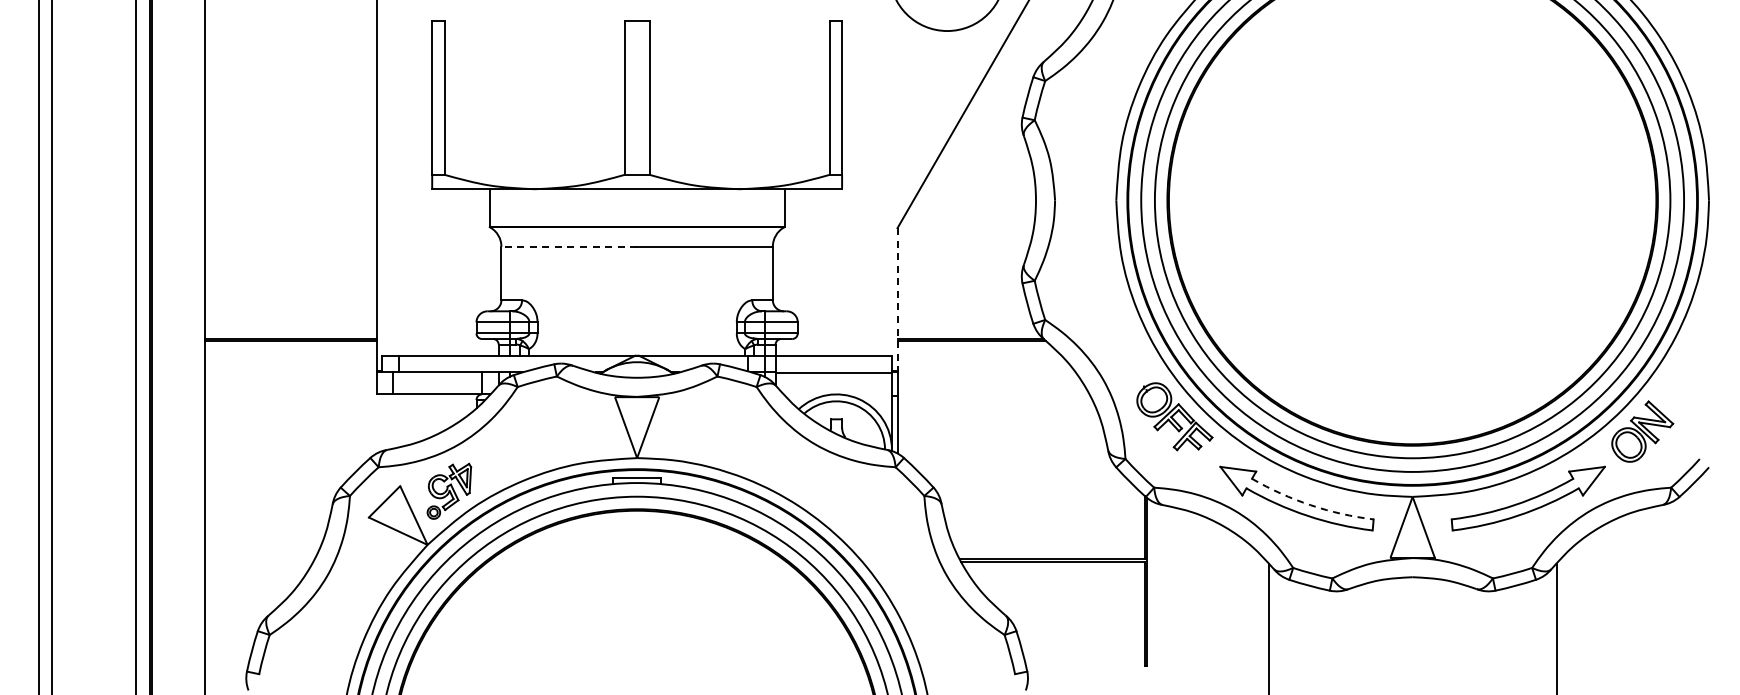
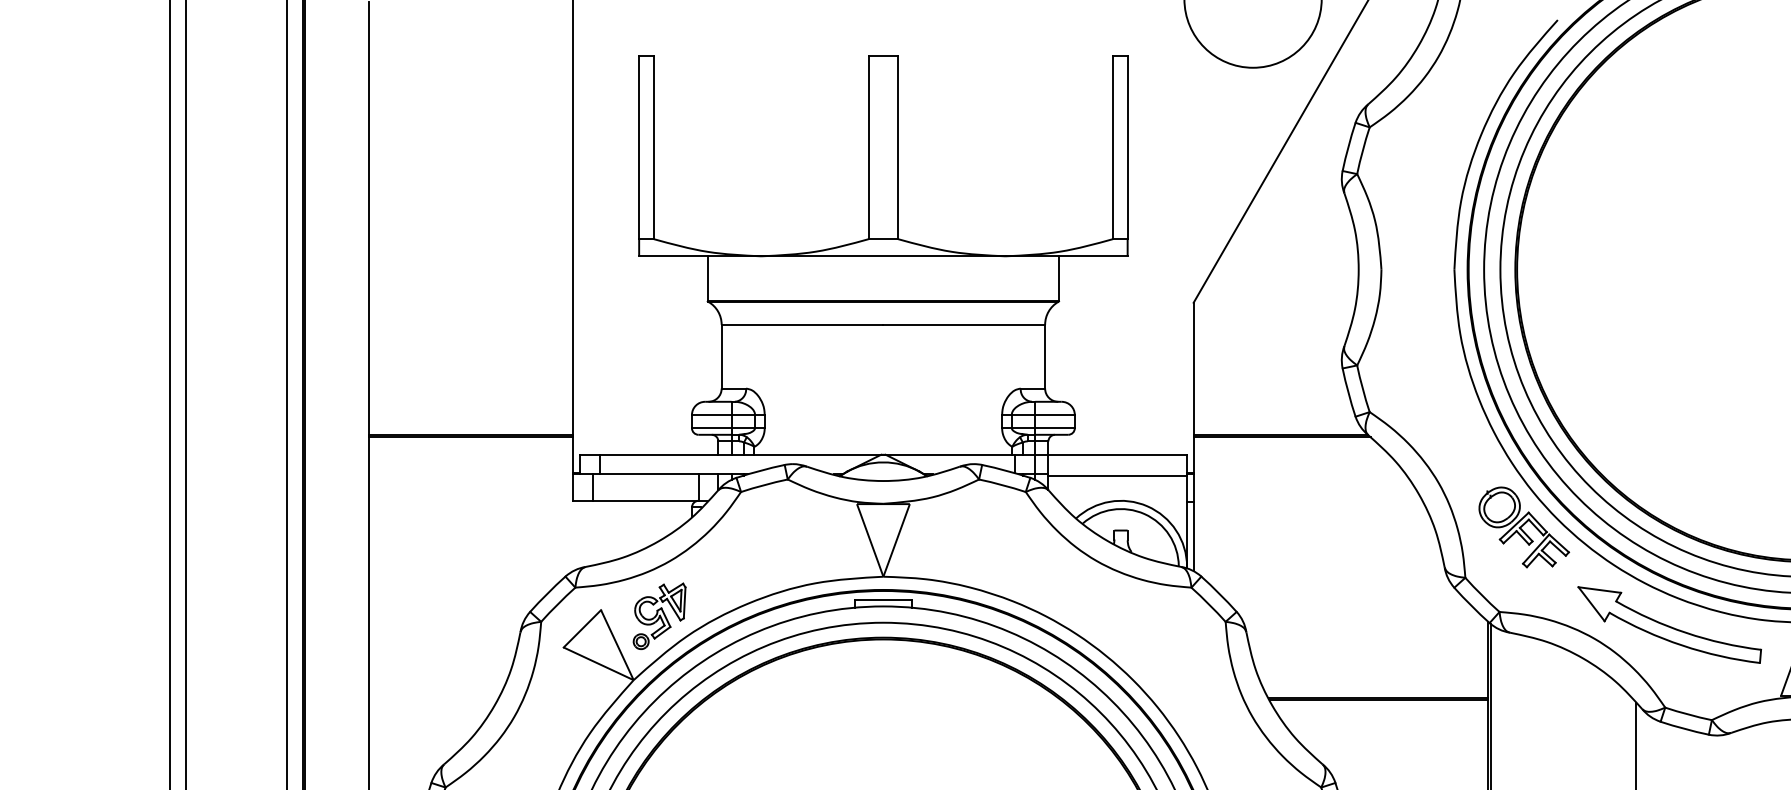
line: (569, 246) -> (802, 324), dashed -> solid
line: (897, 300) -> (1193, 388), dashed -> solid
arc: (1310, 505) -> (1685, 633), dashed -> solid

